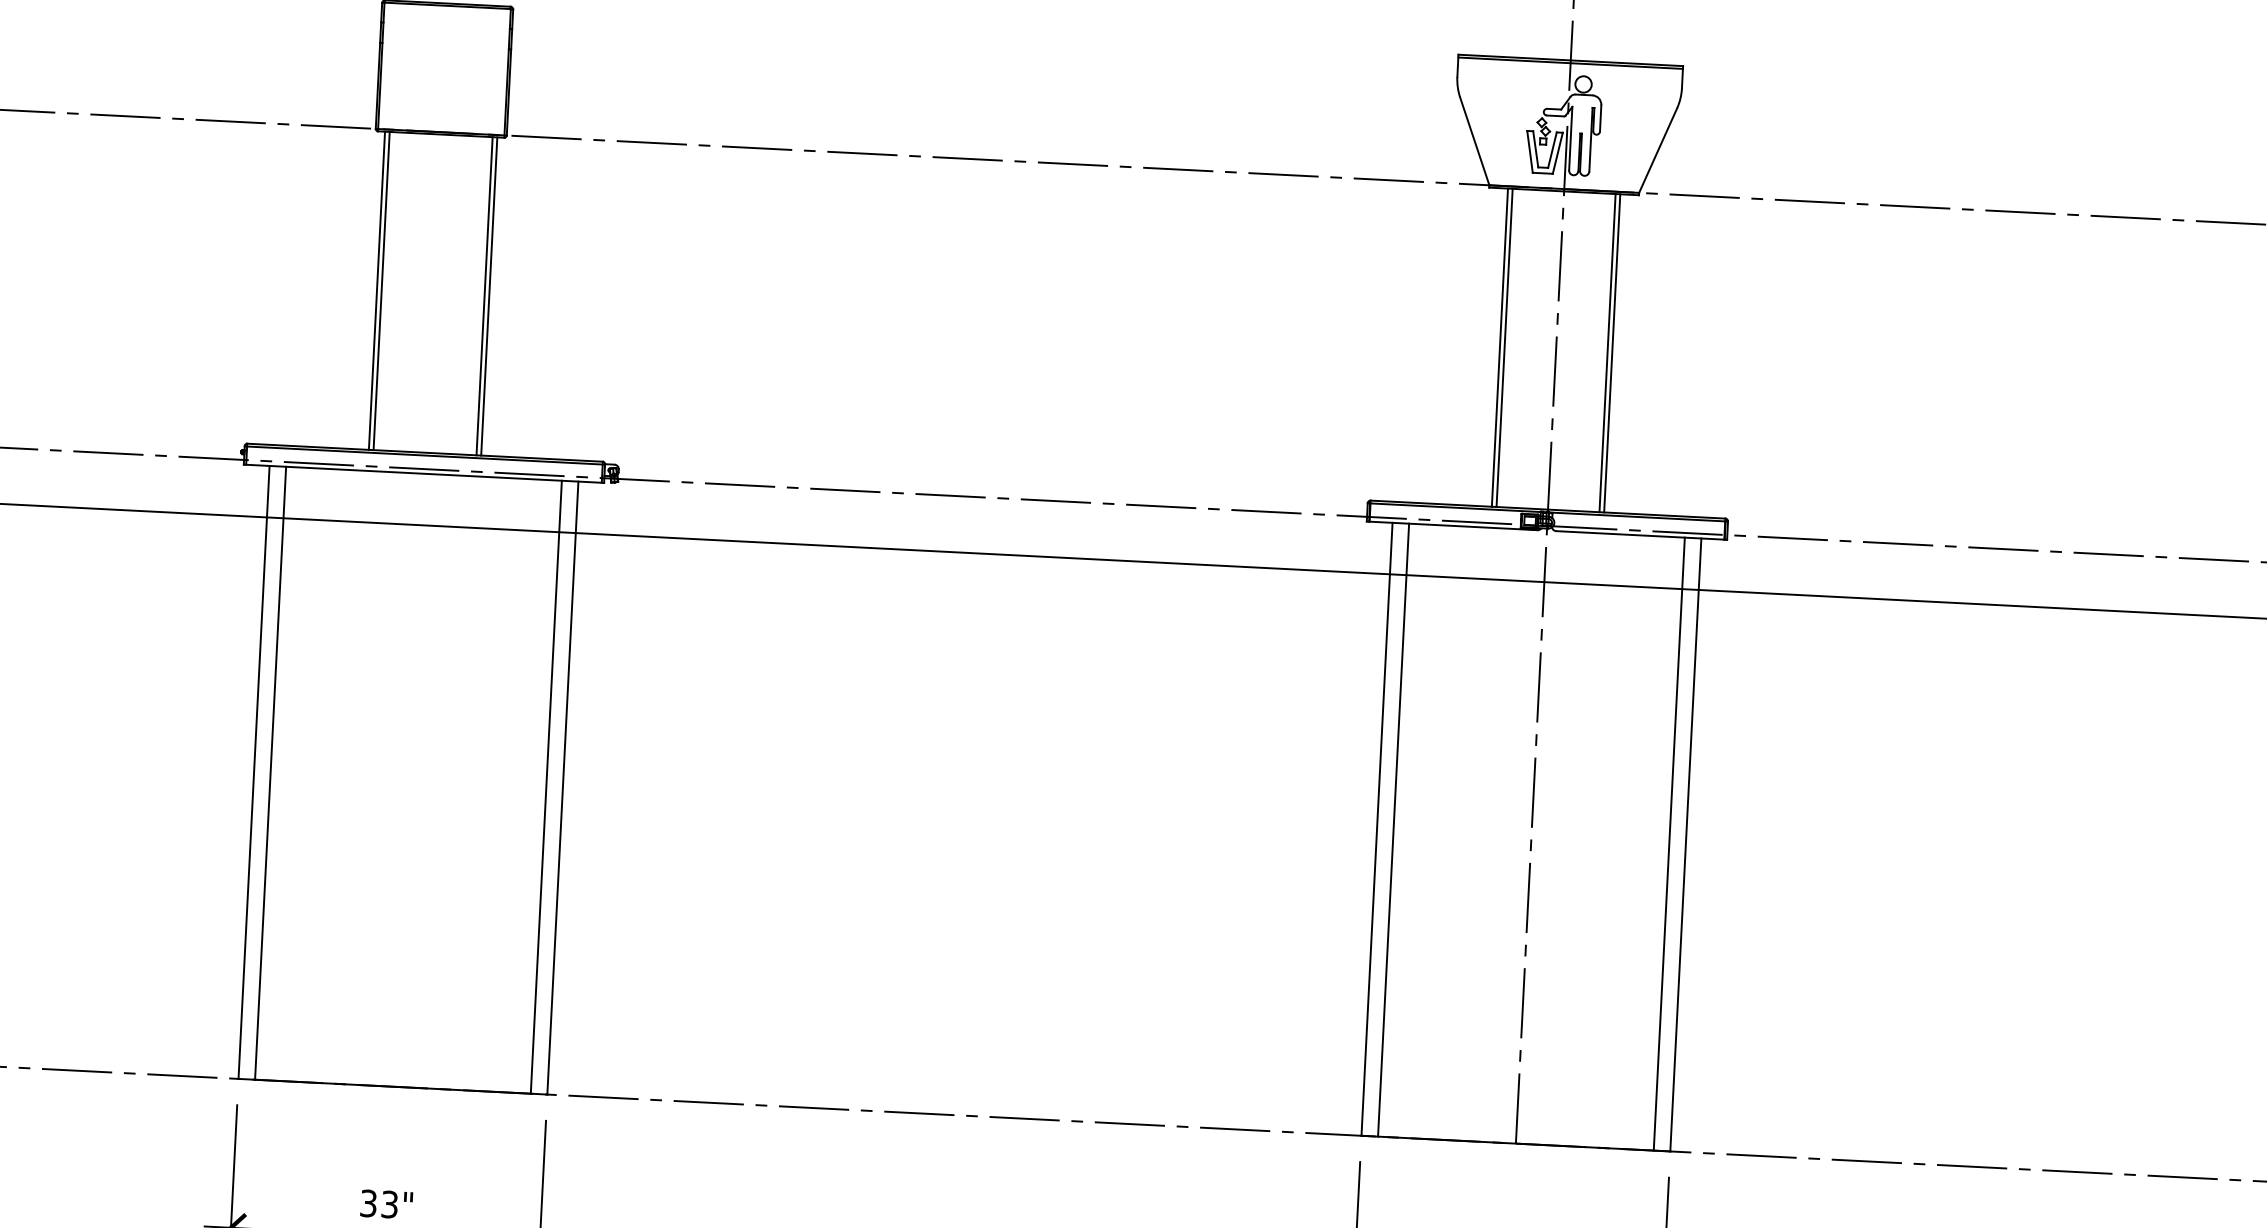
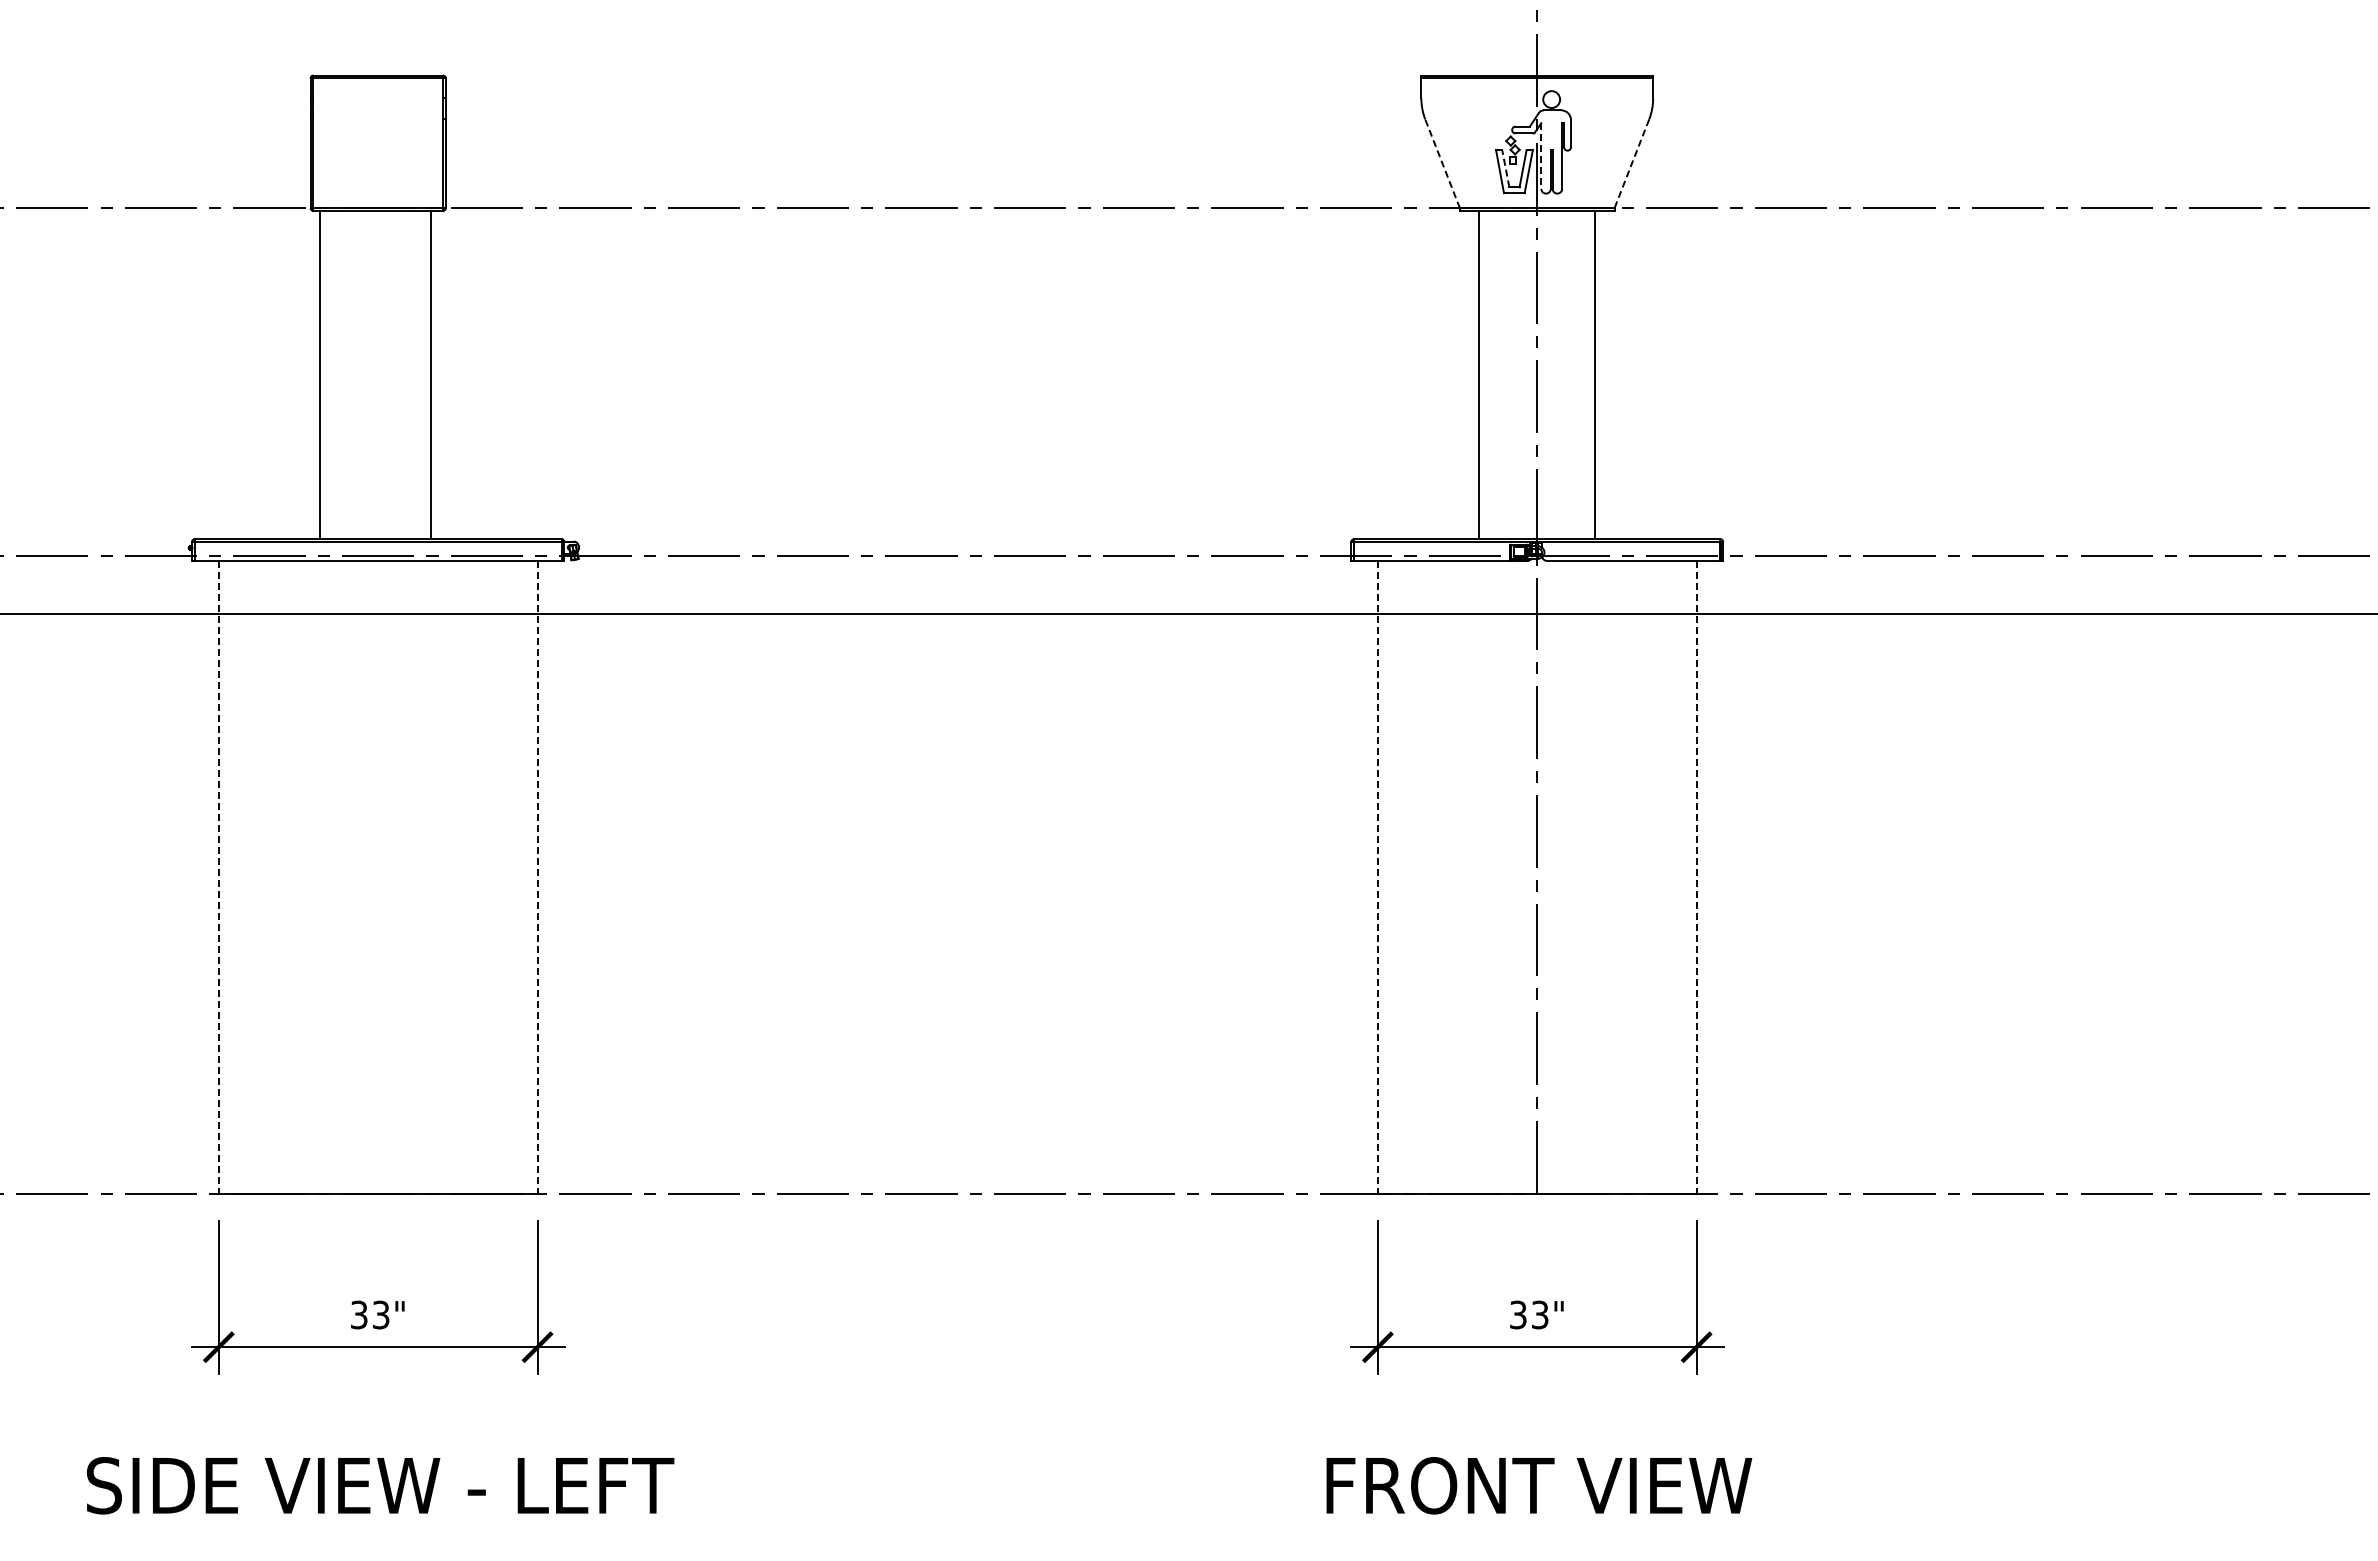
line: (1570, 139) -> (1541, 156), solid -> dashed
line: (1474, 141) -> (1442, 163), solid -> dashed
line: (1535, 148) -> (1505, 168), solid -> dashed
line: (1657, 150) -> (1631, 163), solid -> dashed
line: (382, 290) -> (325, 374), removed
line: (489, 296) -> (436, 374), removed
line: (1504, 347) -> (1484, 374), removed
line: (1607, 352) -> (1590, 374), removed
line: (253, 772) -> (218, 877), solid -> dashed
line: (270, 772) -> (235, 876), removed
line: (546, 786) -> (520, 876), removed
line: (562, 788) -> (537, 877), solid -> dashed
line: (1376, 829) -> (1377, 877), solid -> dashed
line: (1393, 829) -> (1394, 876), removed
line: (1669, 843) -> (1679, 876), removed
line: (1685, 845) -> (1696, 877), solid -> dashed

